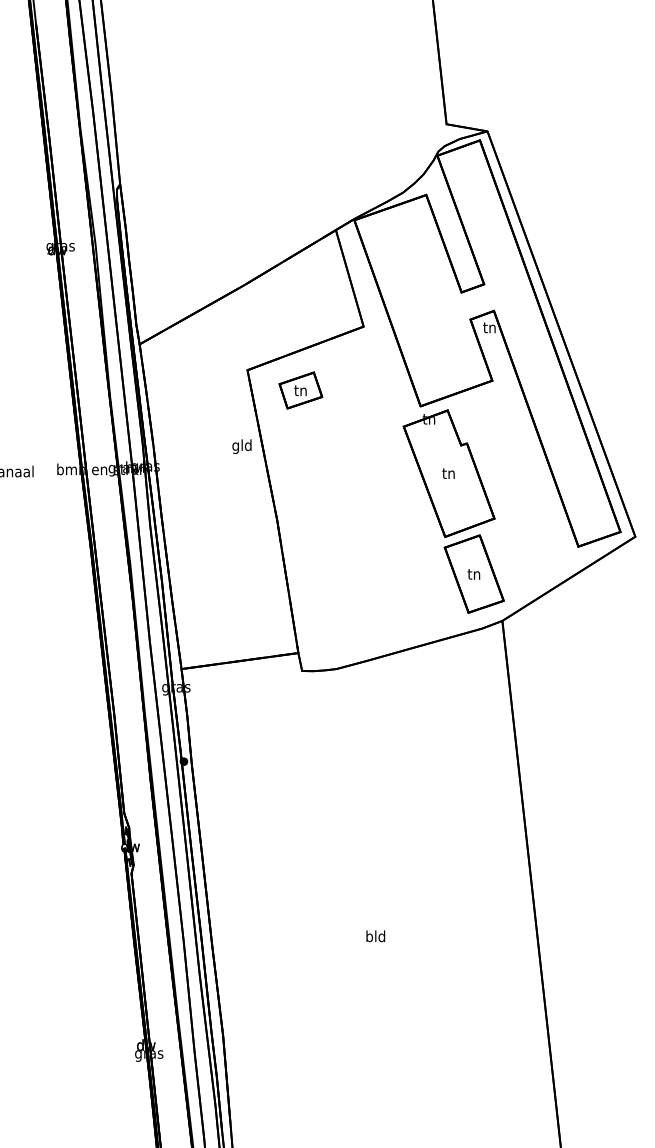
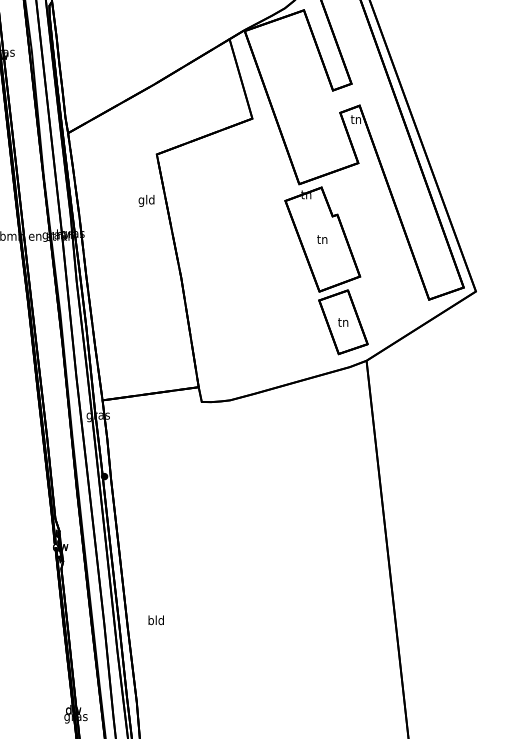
part: (300, 390) -> (200, 171), removed
text: (241, 446) -> (146, 200), moved
text: (375, 936) -> (156, 620), moved

